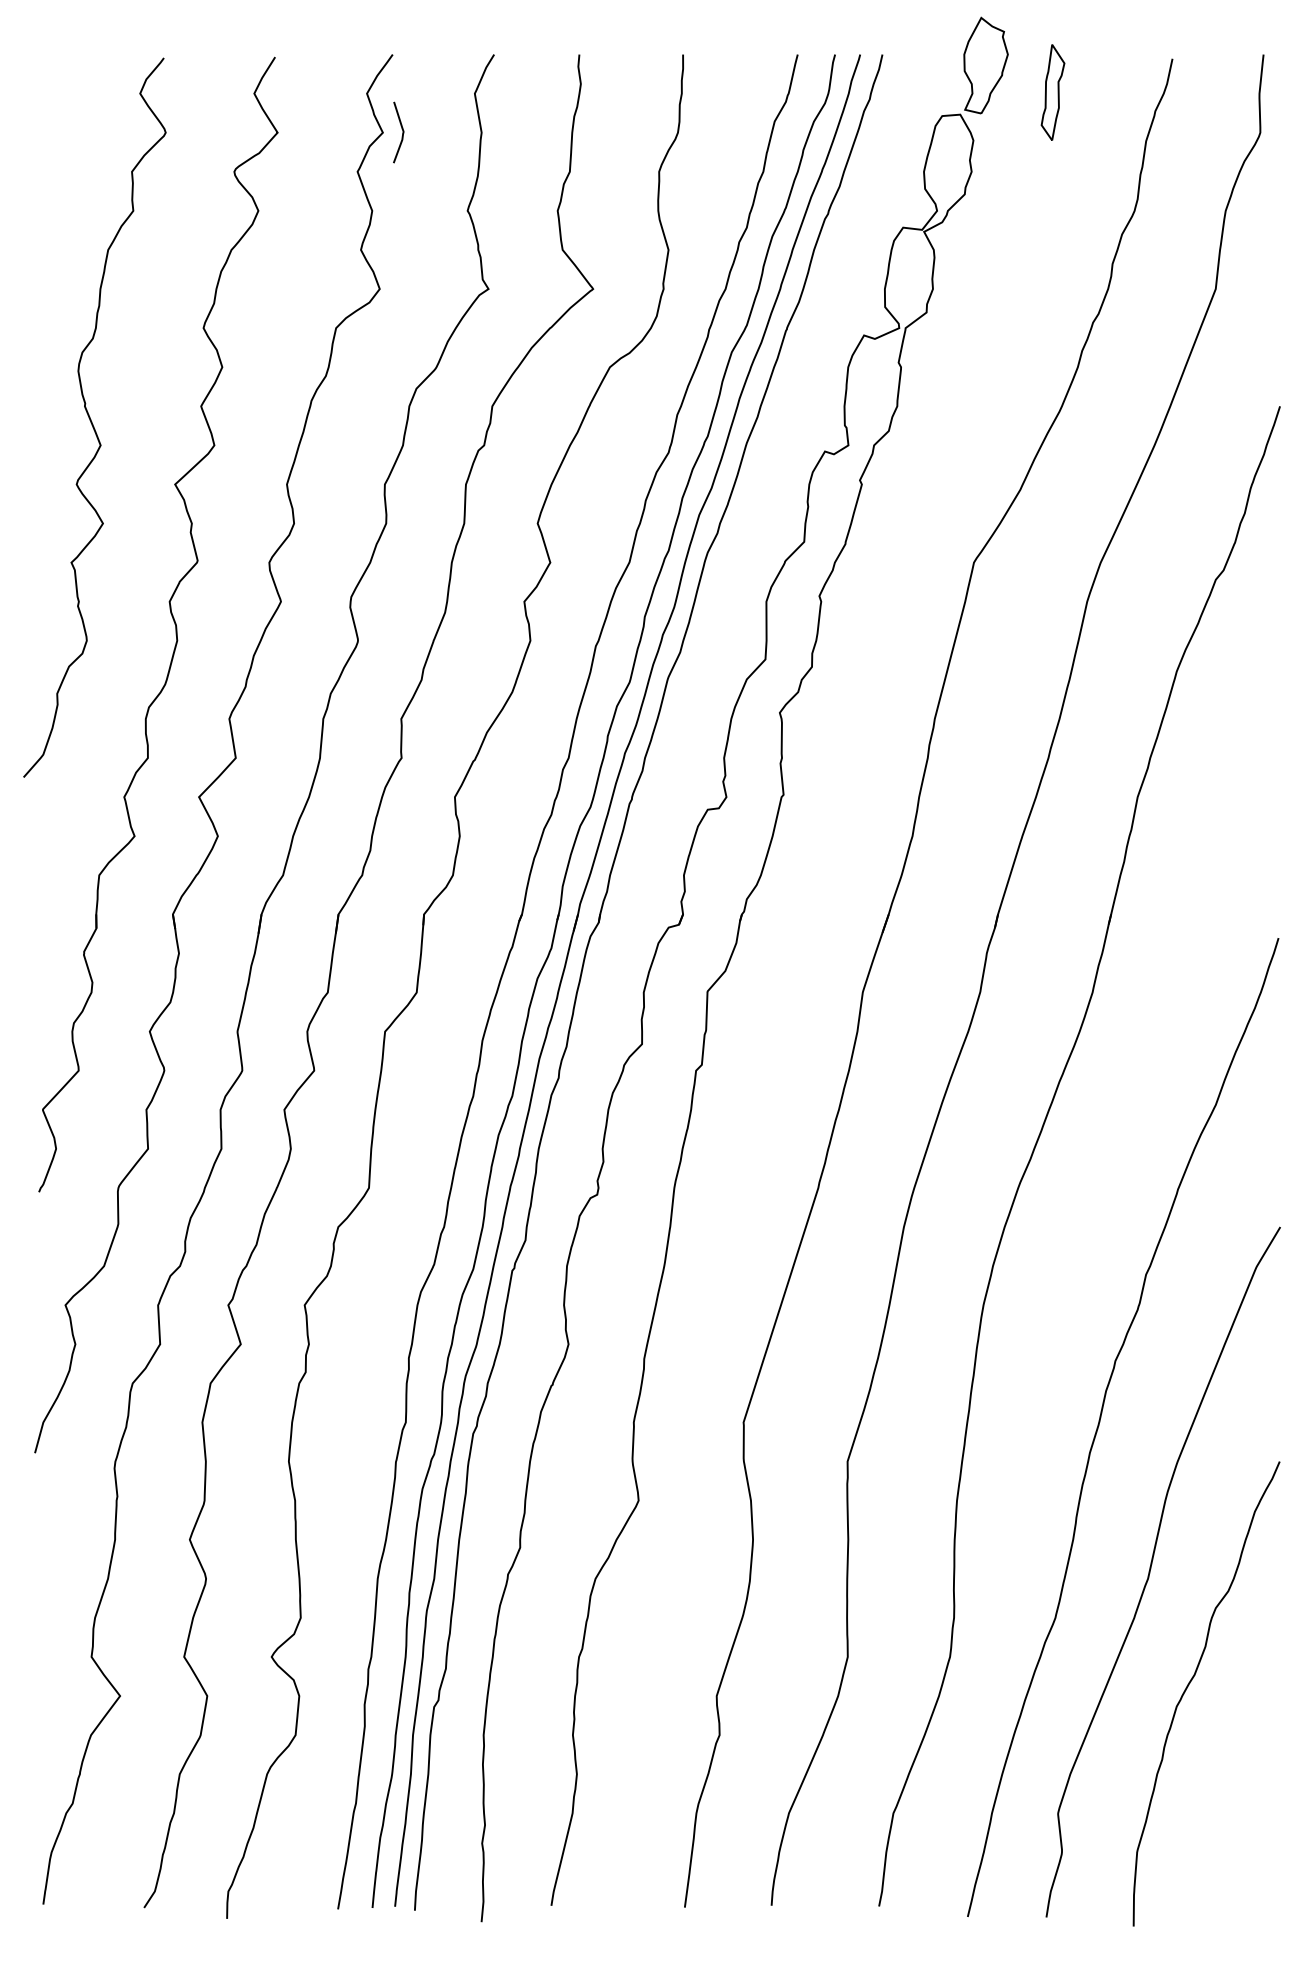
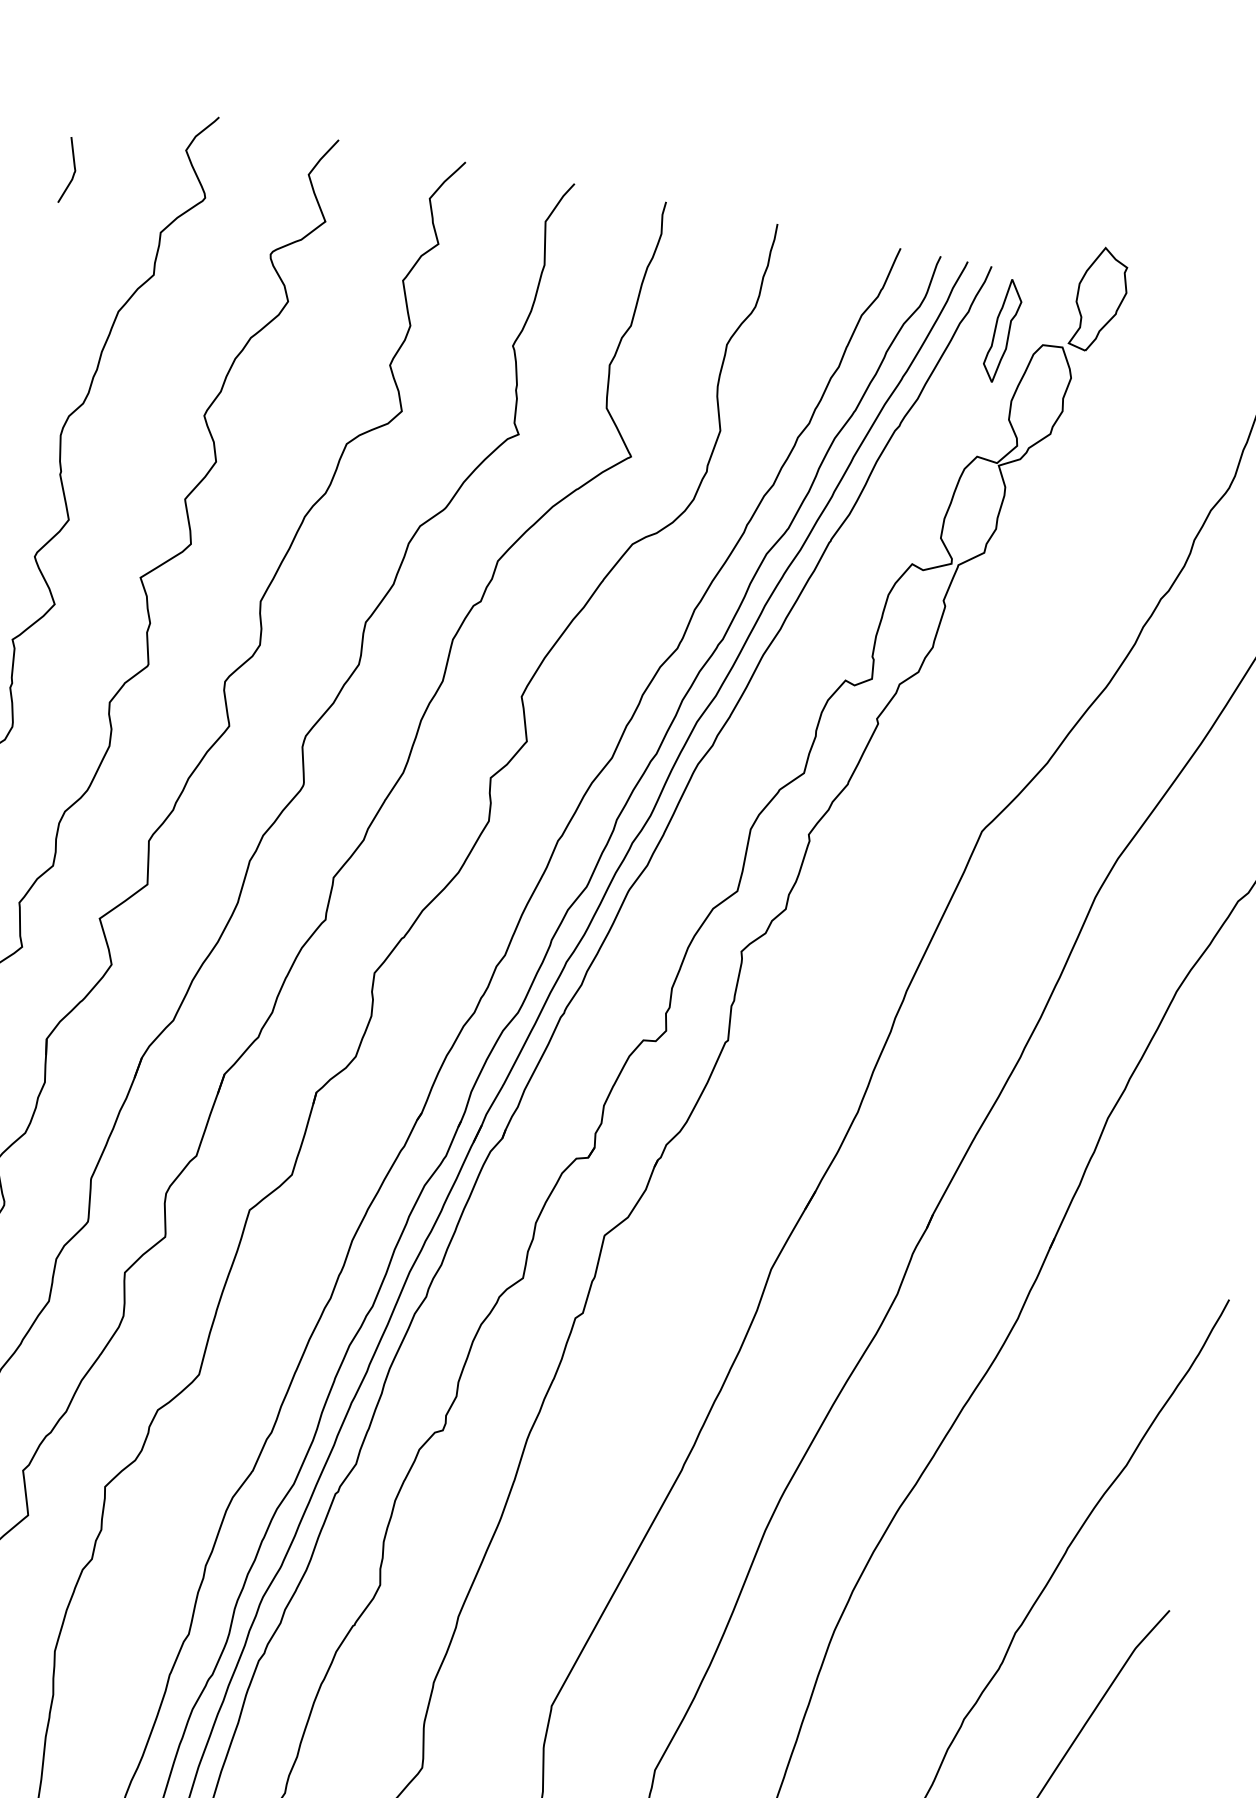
part: (1052, 92) -> (1002, 330), moved
curve: (402, 132) -> (73, 171), moved

